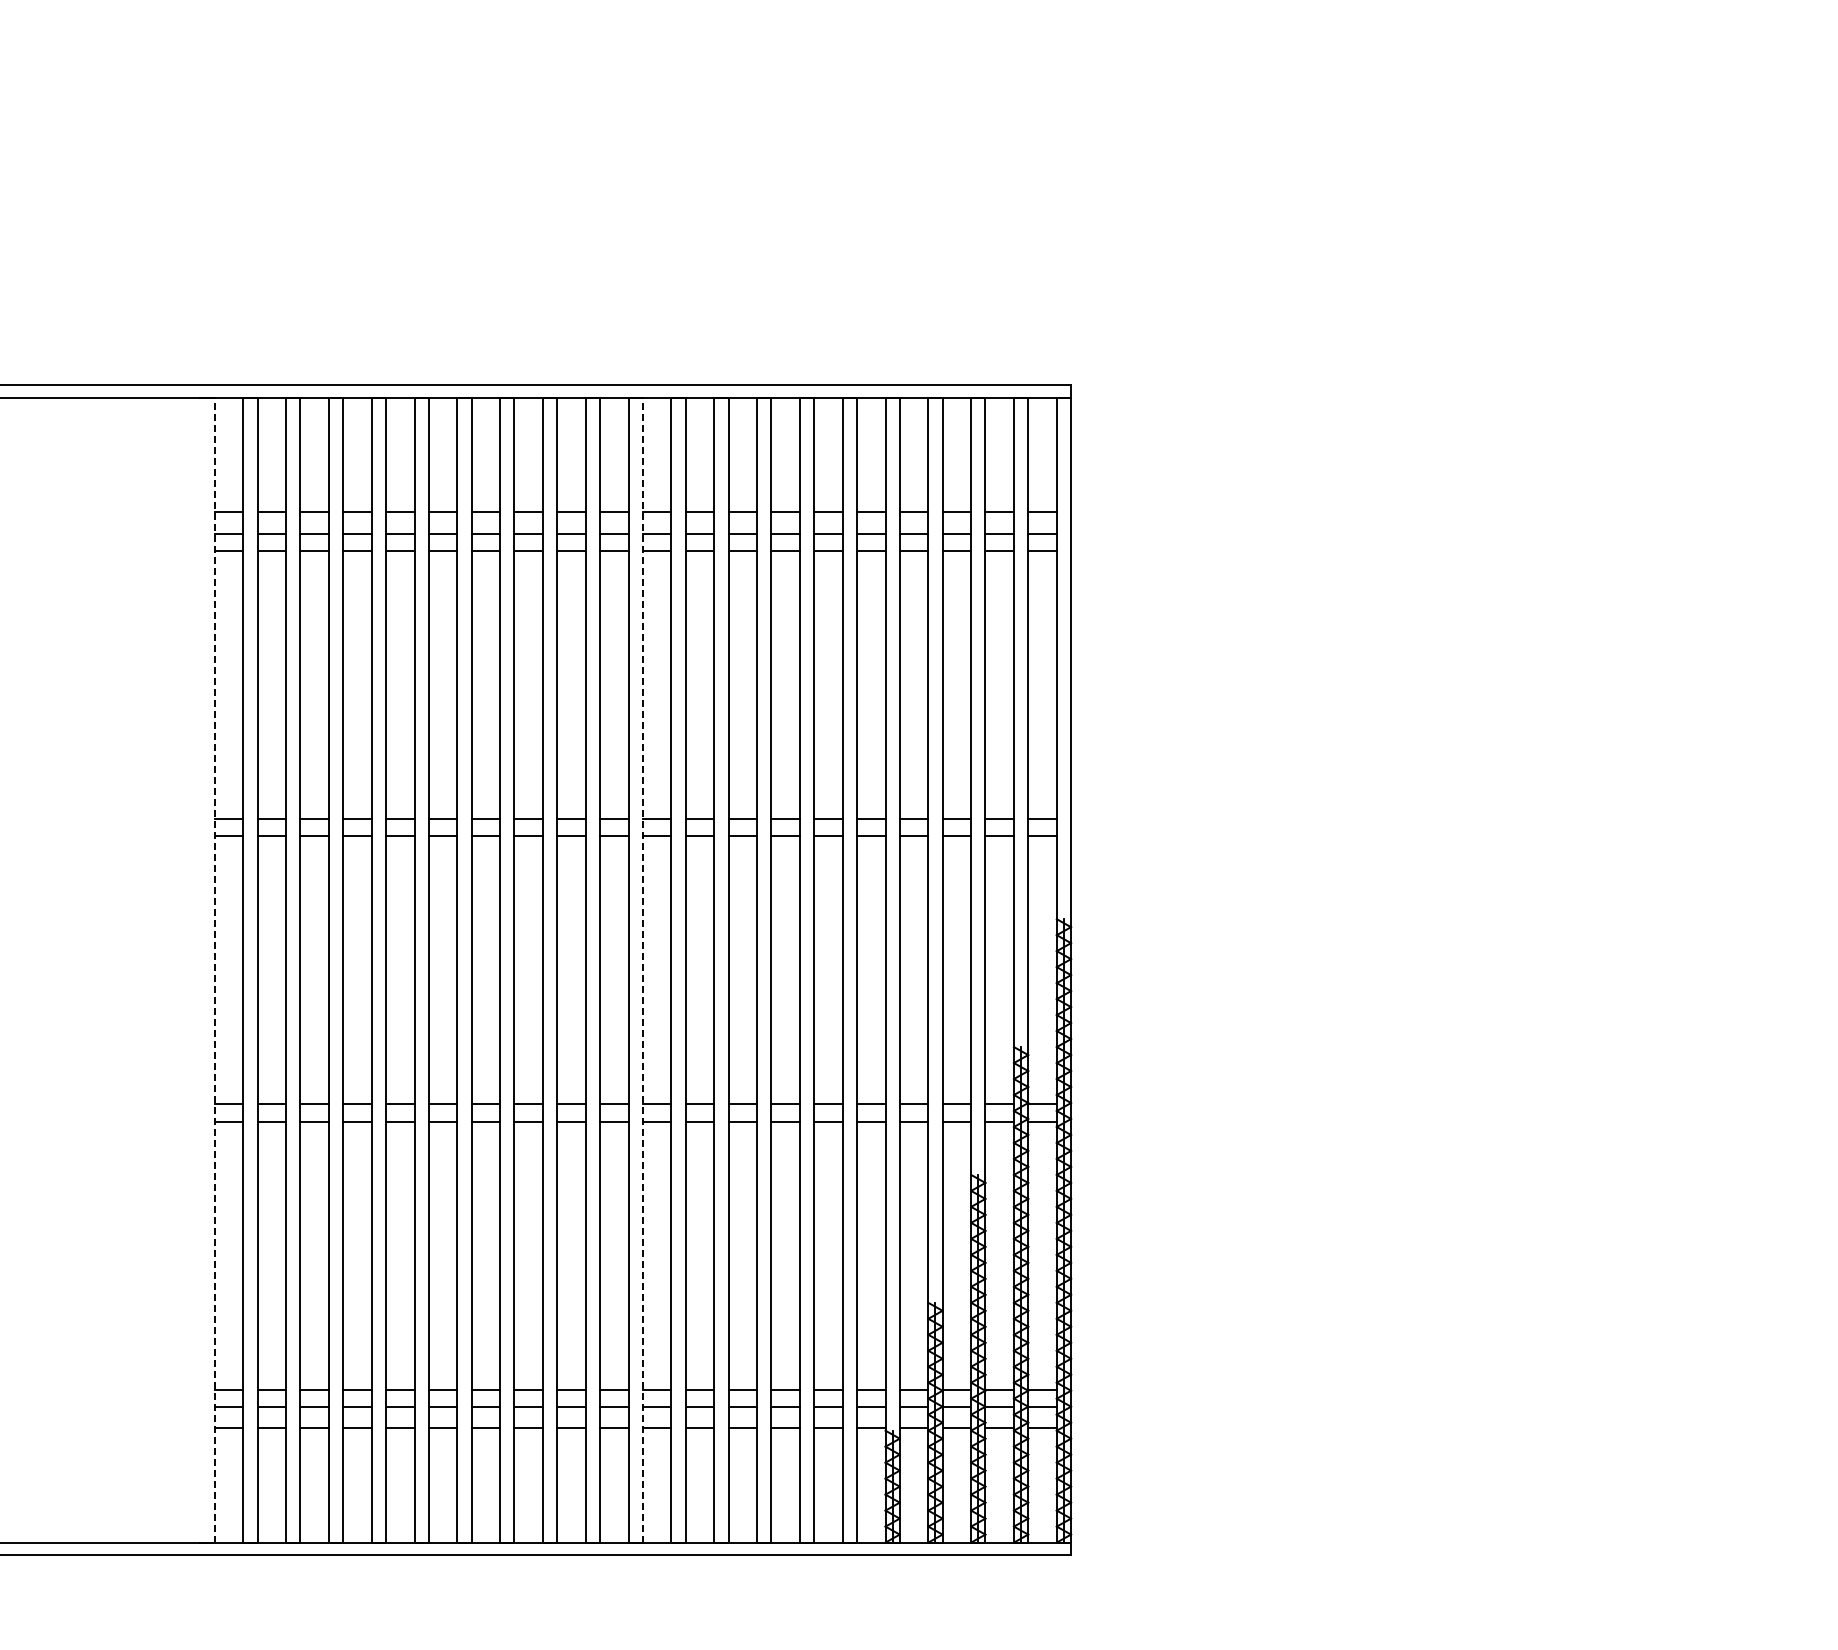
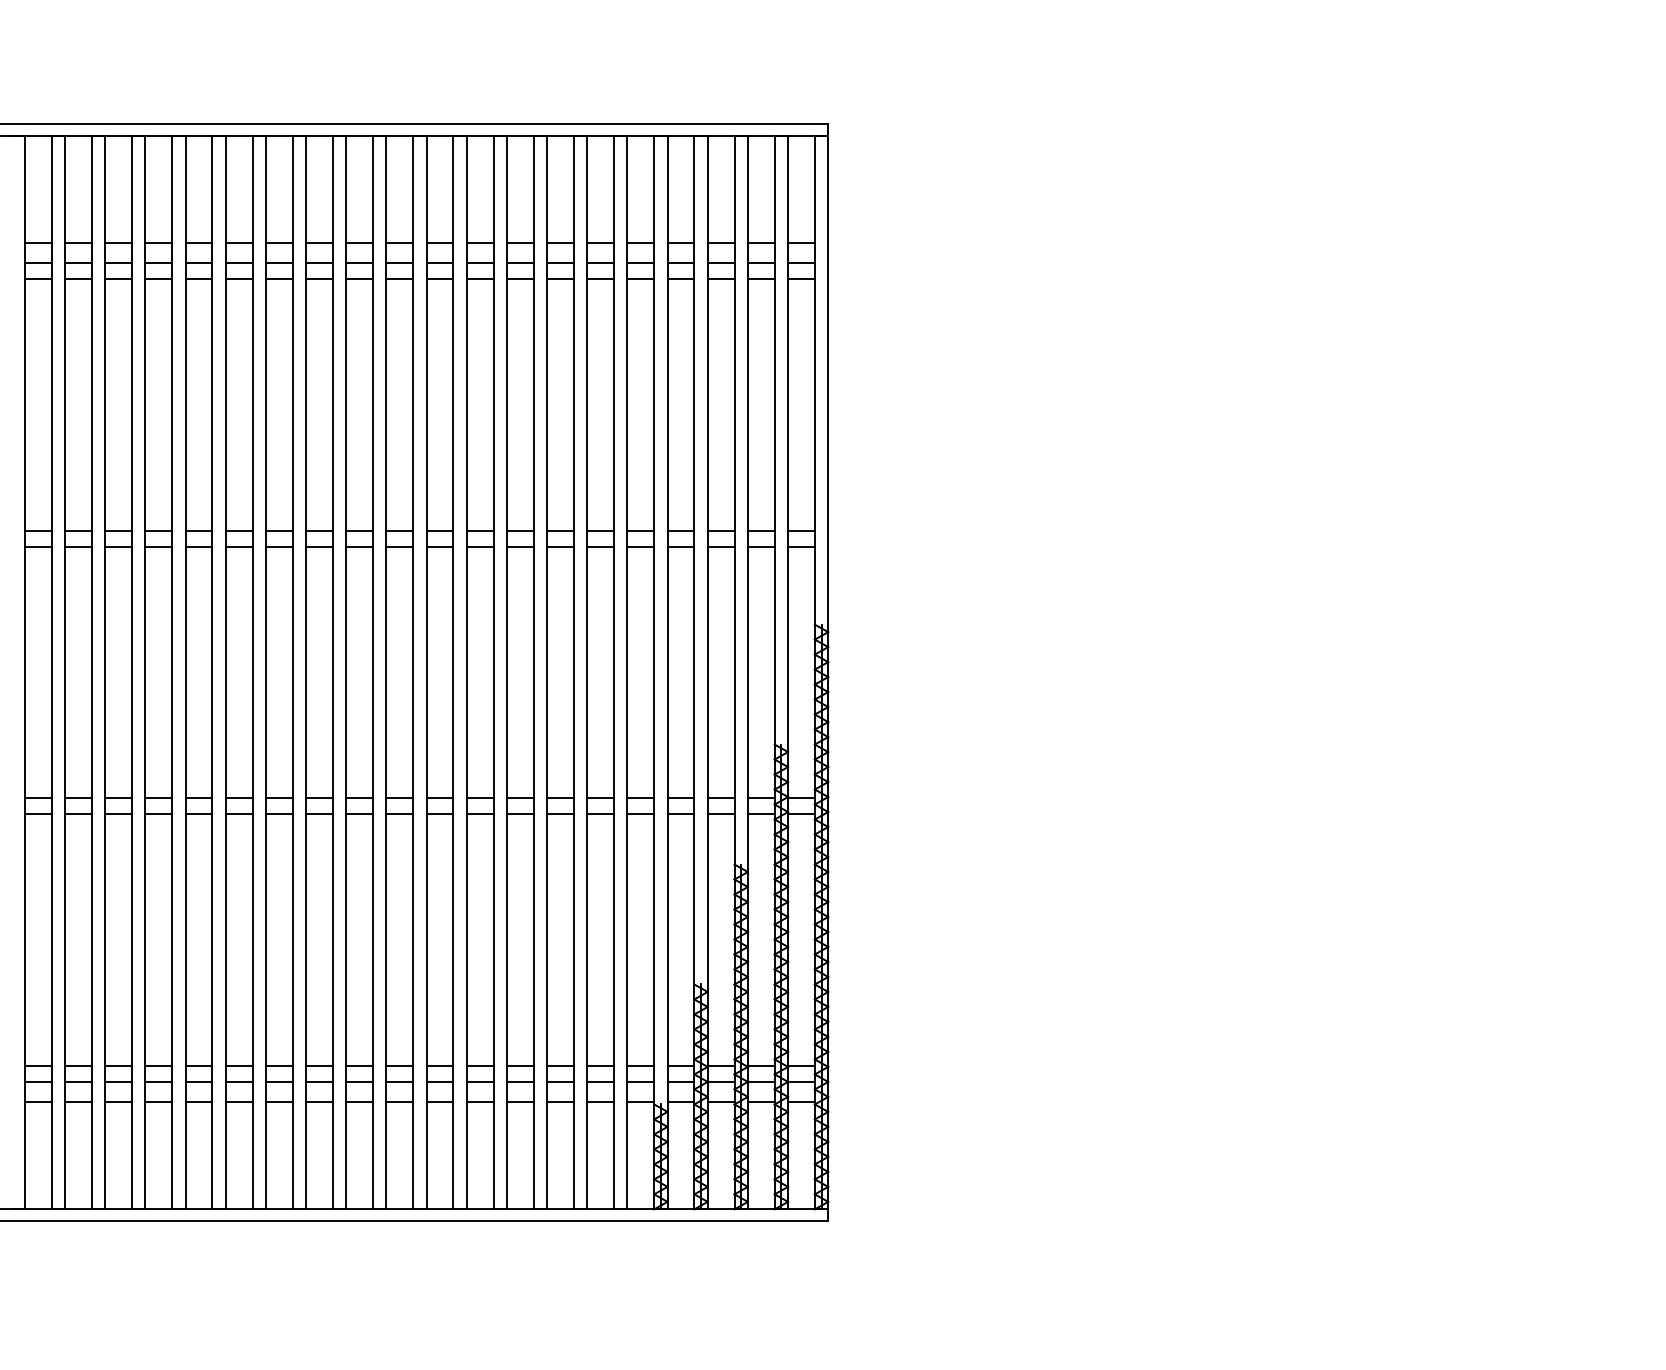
line: (214, 969) -> (24, 671), dashed -> solid
line: (642, 969) -> (426, 671), dashed -> solid

